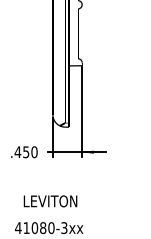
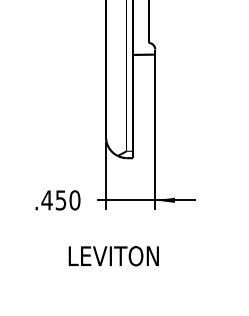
text: (50, 201) -> (113, 256), moved

